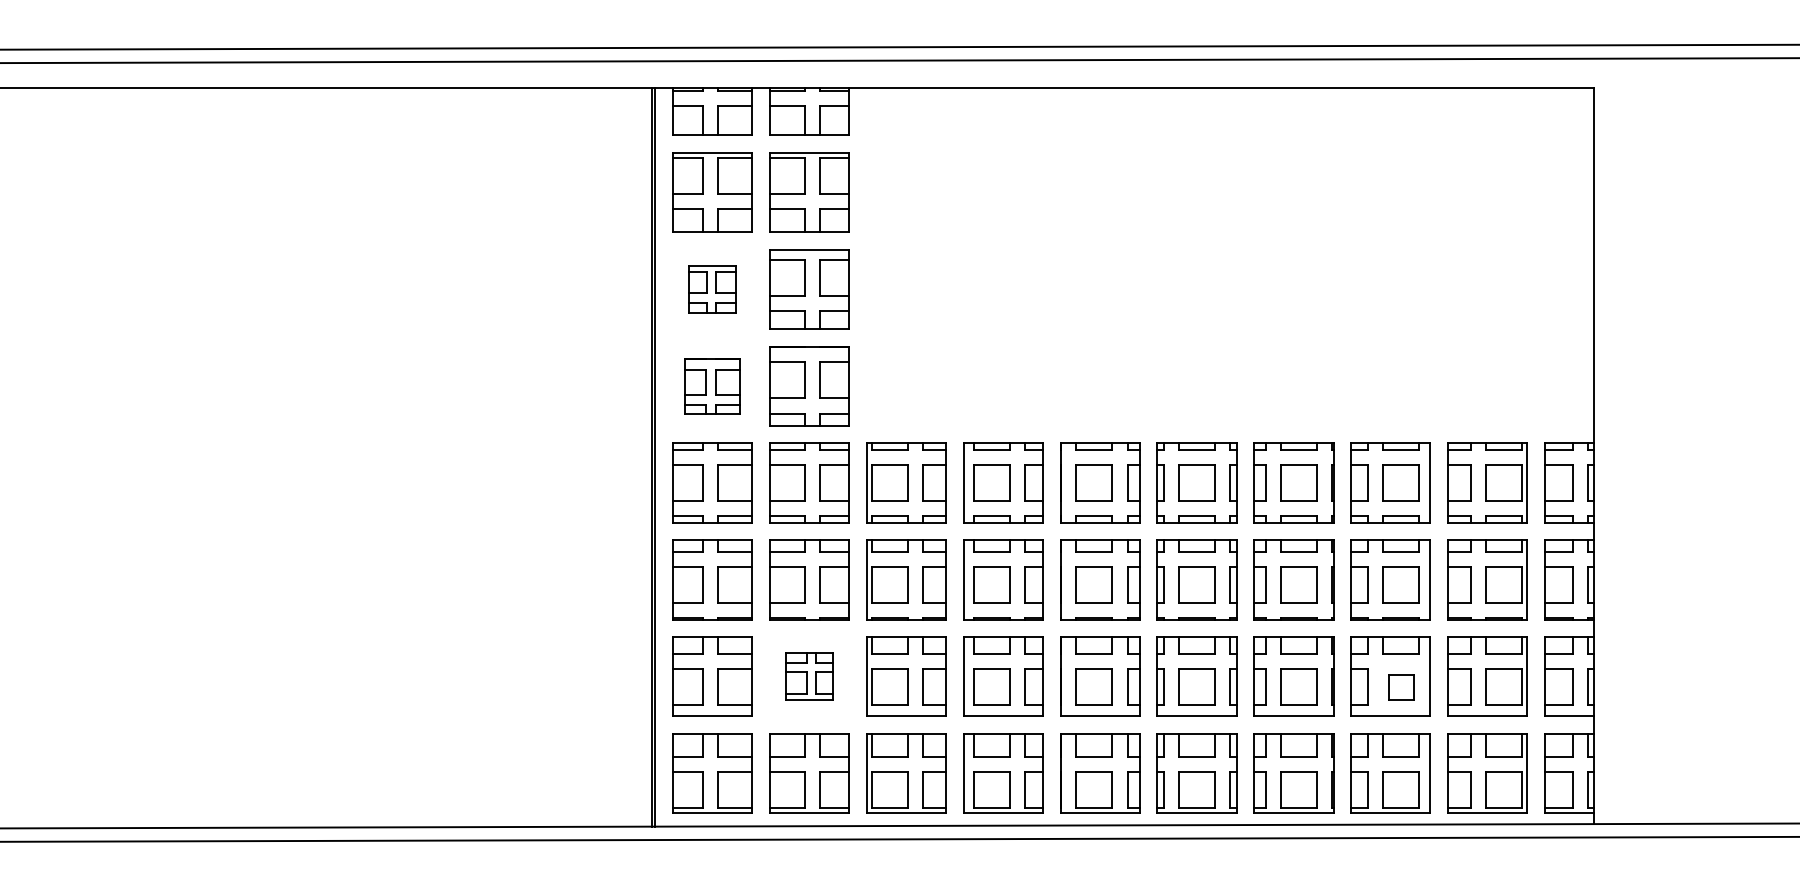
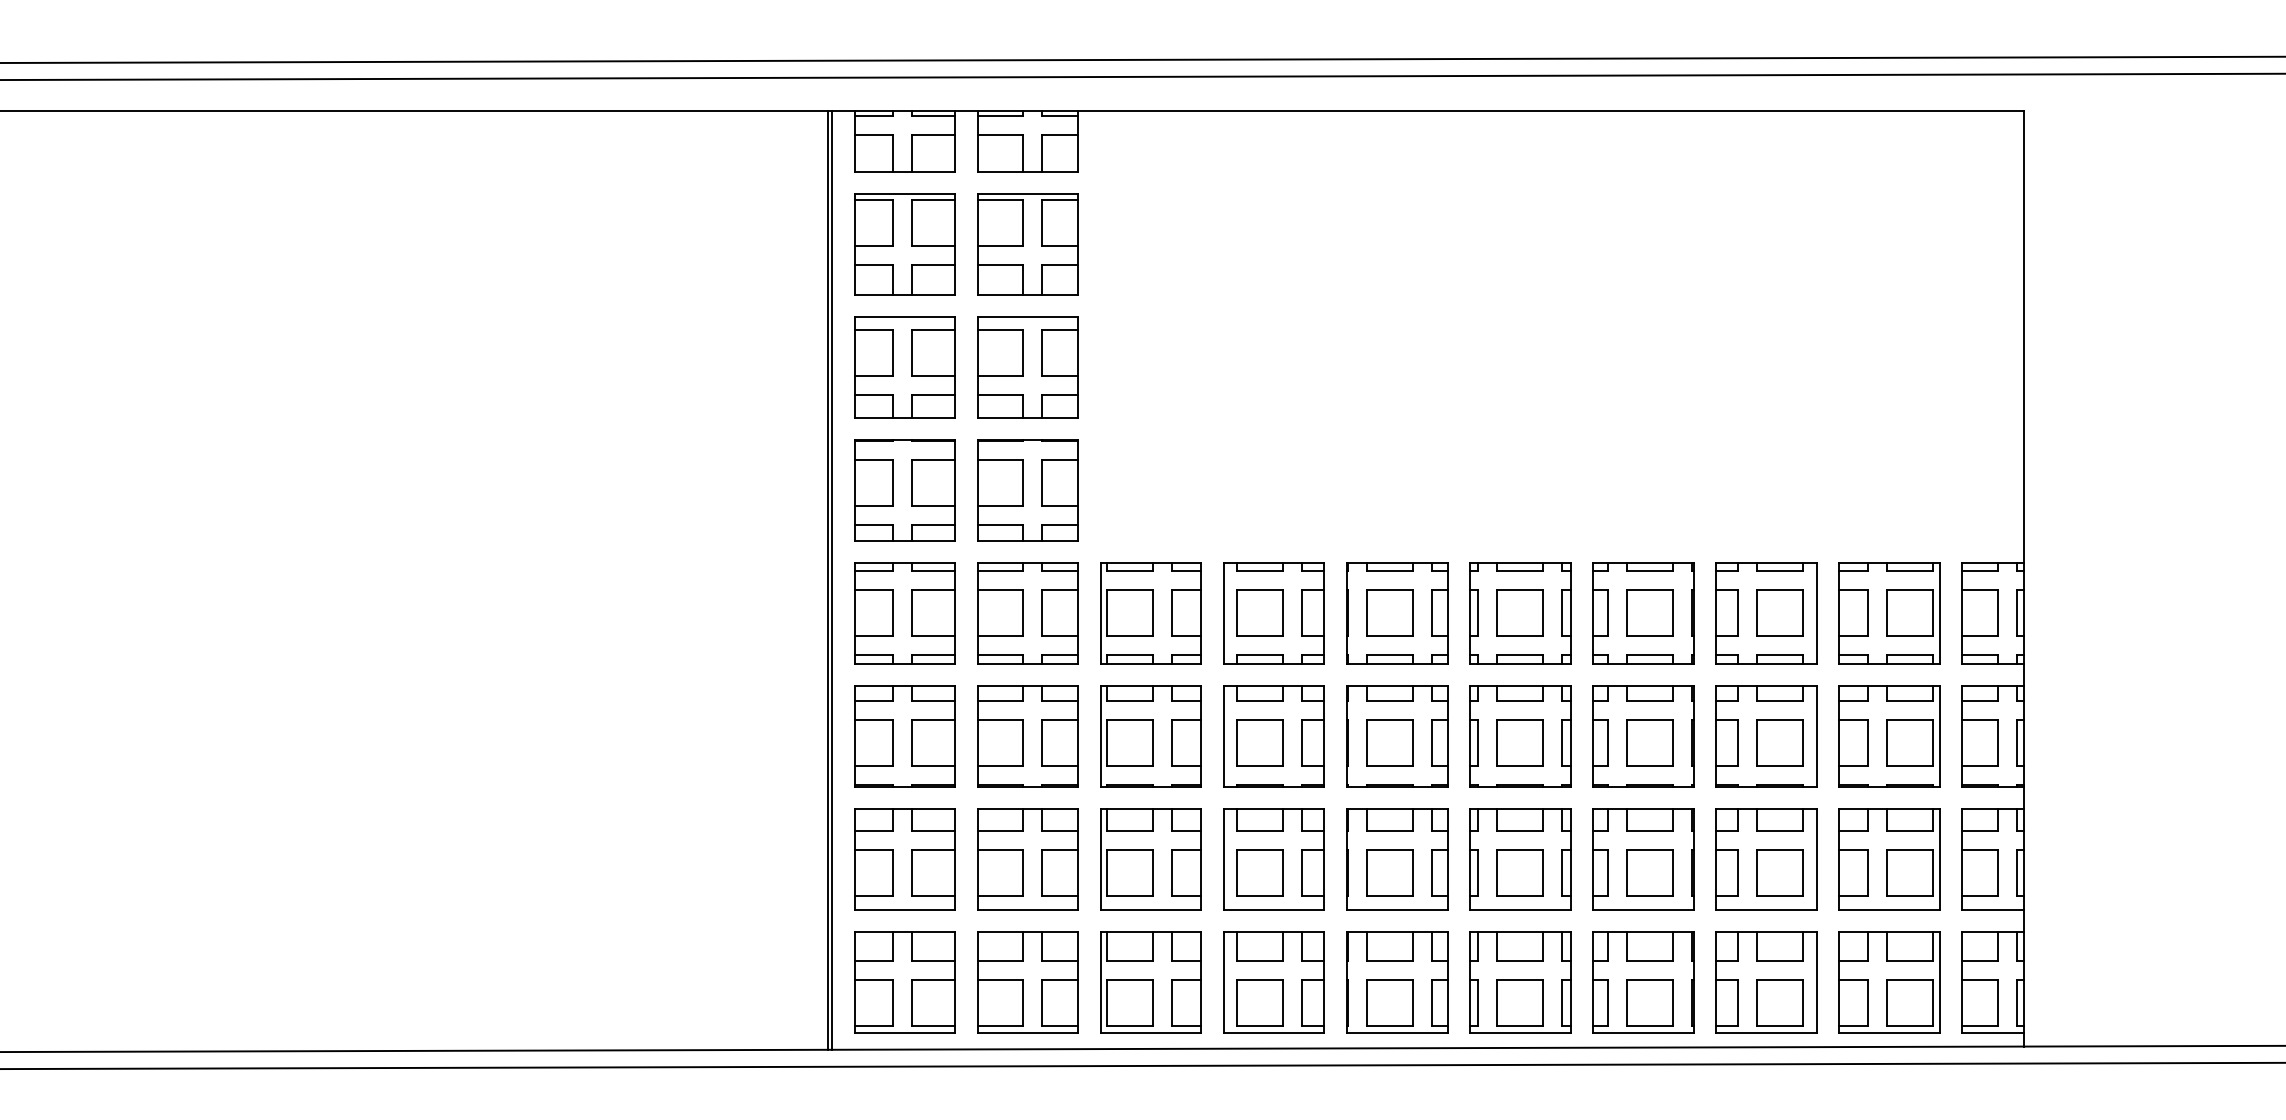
part: (712, 289) -> (904, 367), size x1.67
part: (712, 386) -> (904, 490), size x1.43
part: (809, 676) -> (1028, 859), size x1.67
part: (1400, 686) -> (1778, 871), size x1.43

